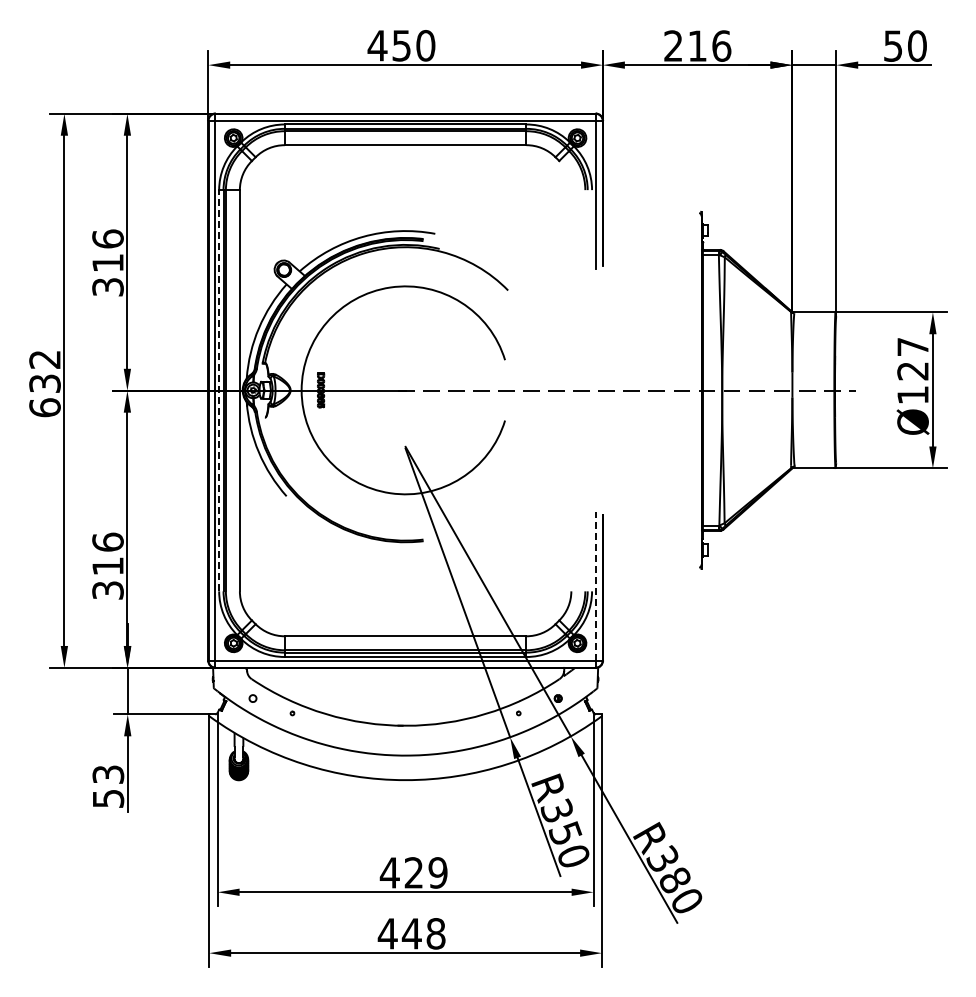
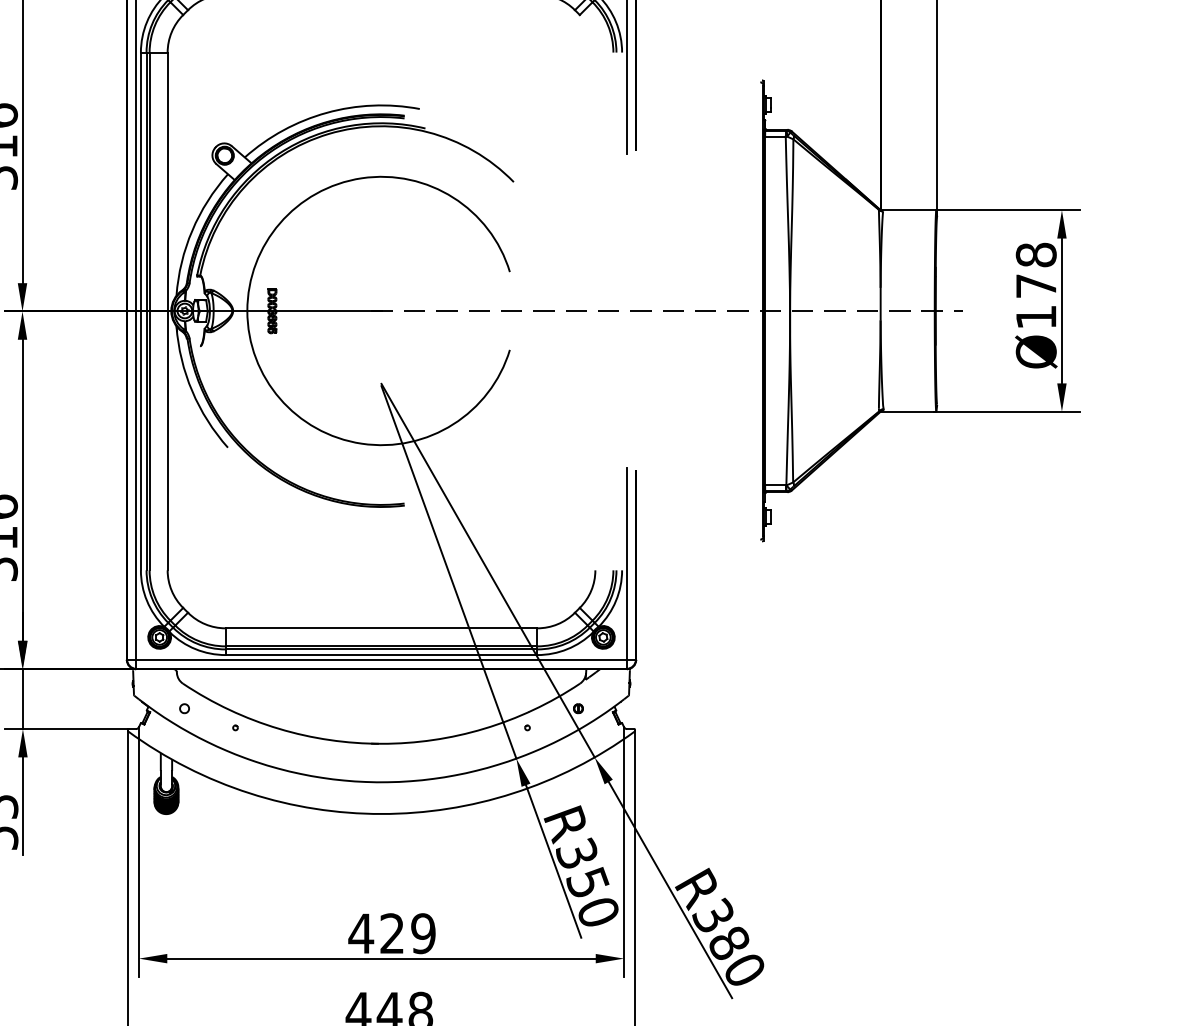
text: (912, 358) -> (1035, 269), Ø127 -> Ø178
line: (219, 390) -> (141, 311), dashed -> solid
line: (595, 586) -> (626, 564), dashed -> solid

